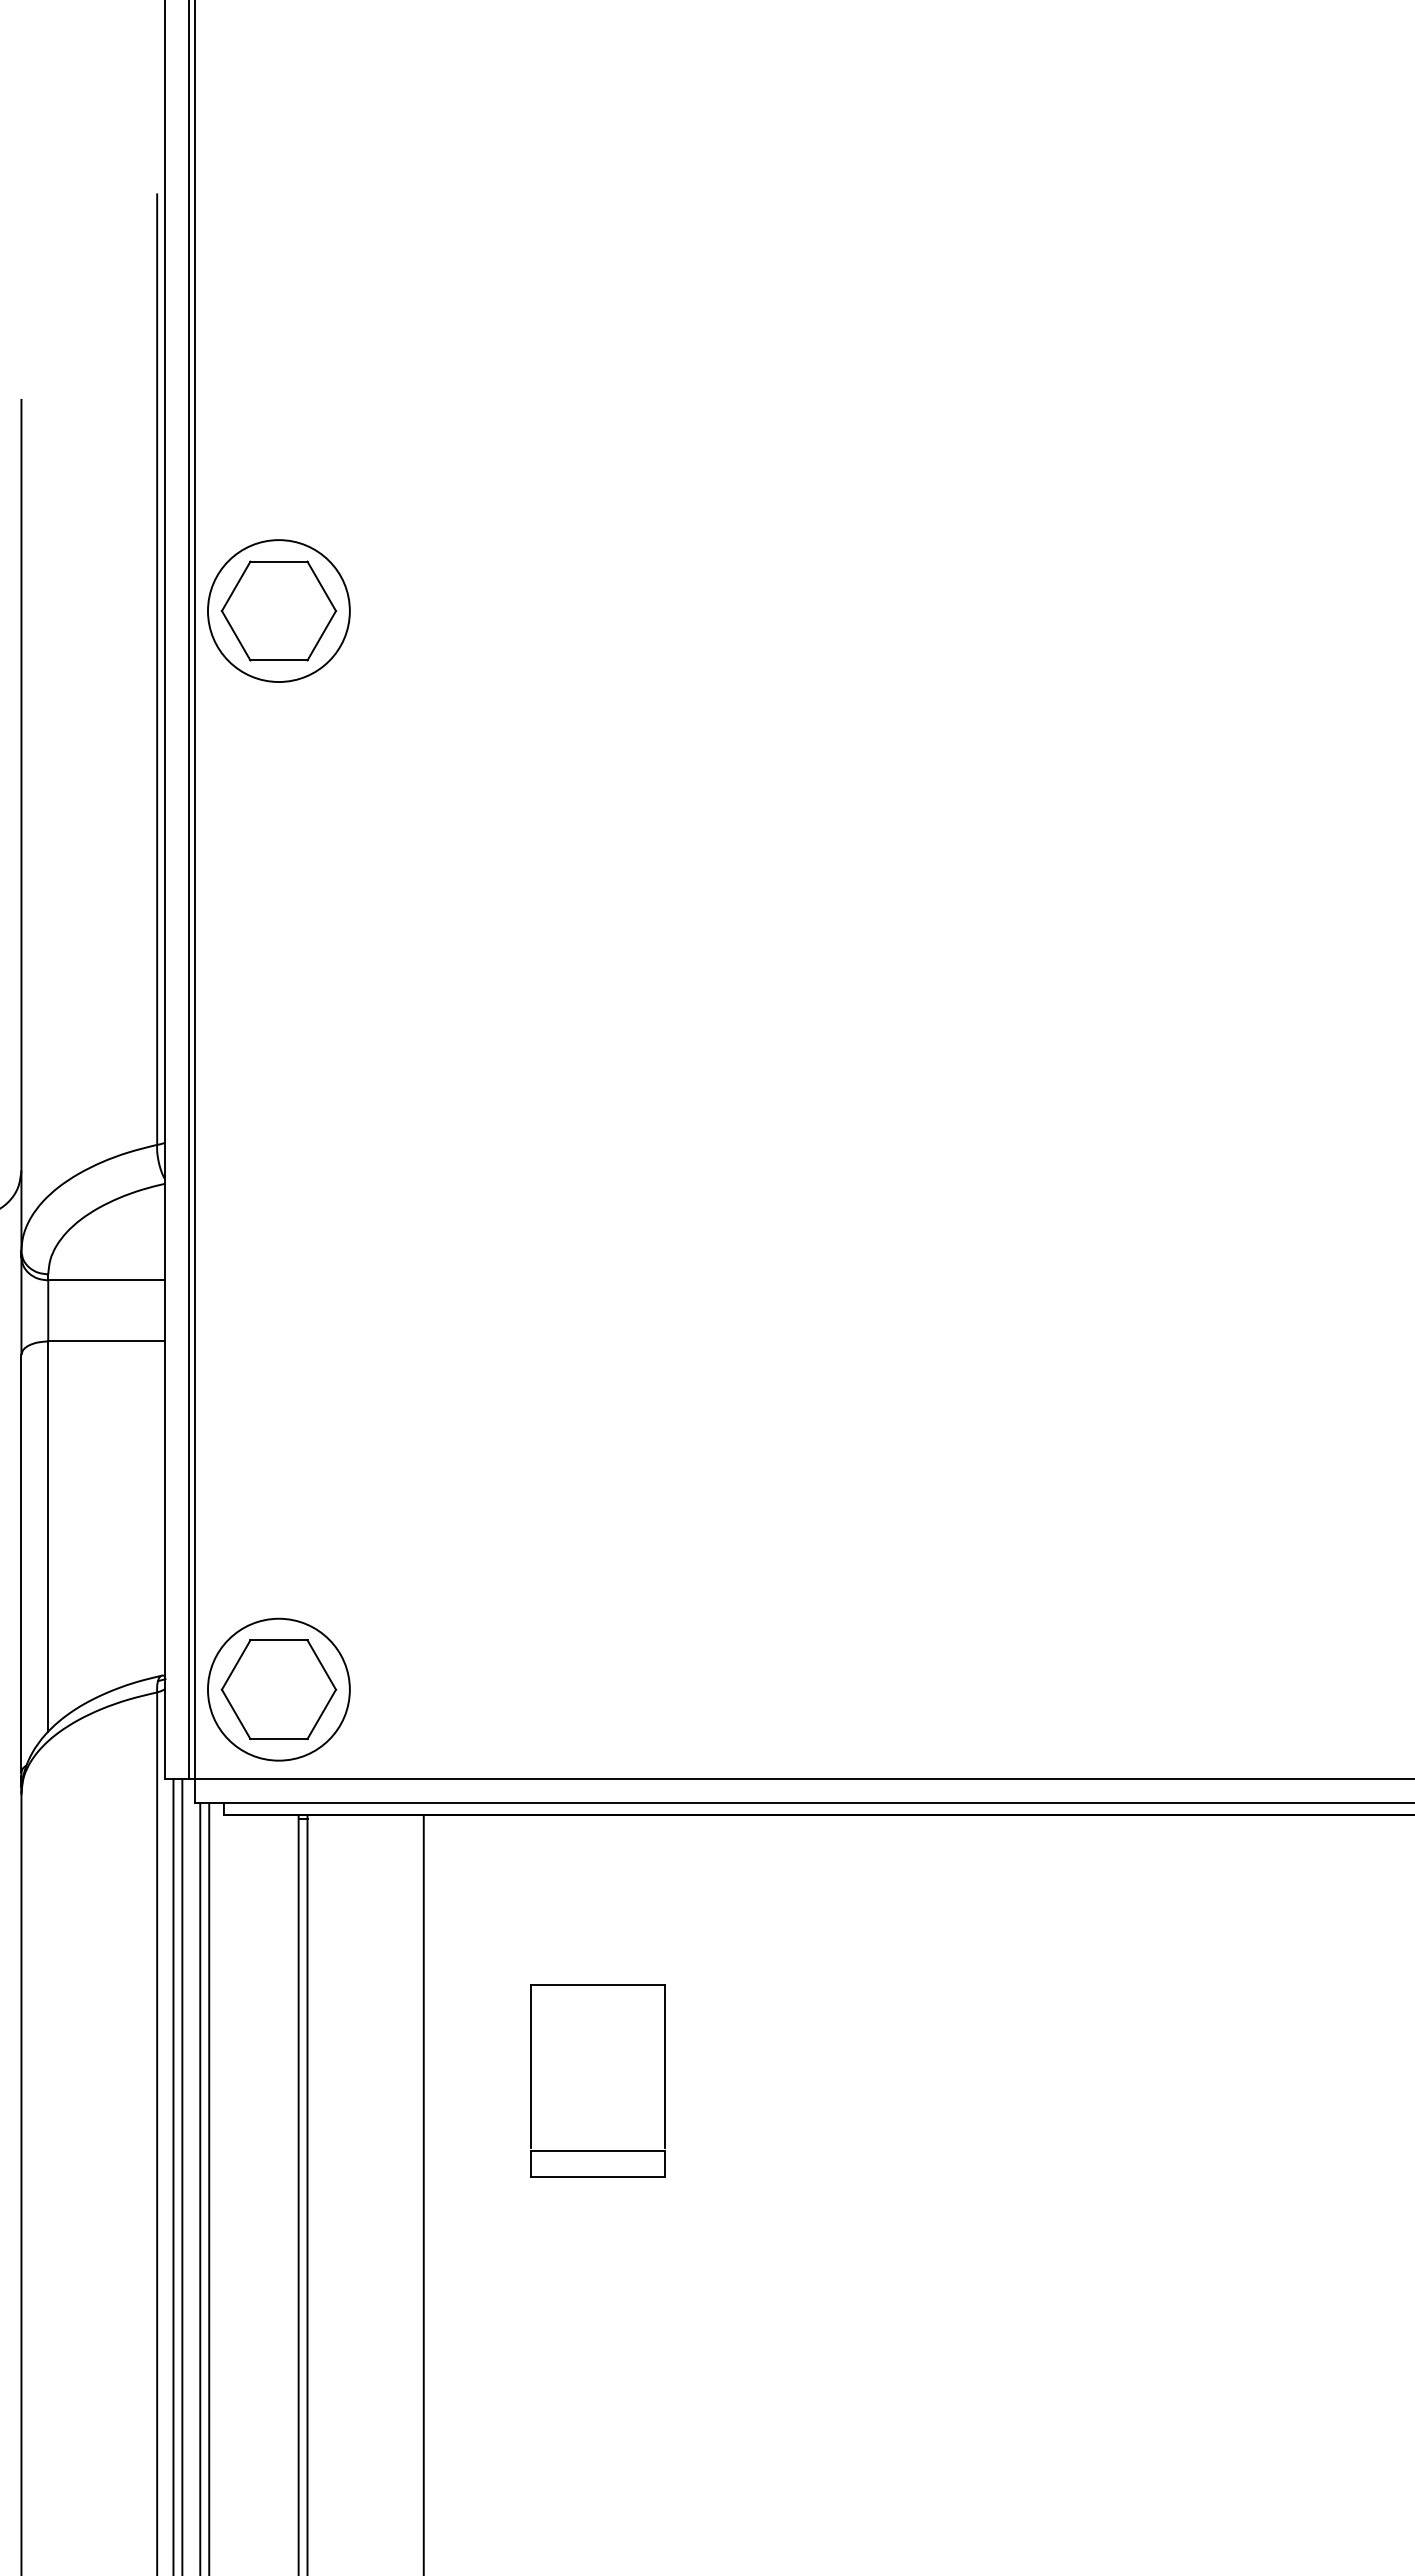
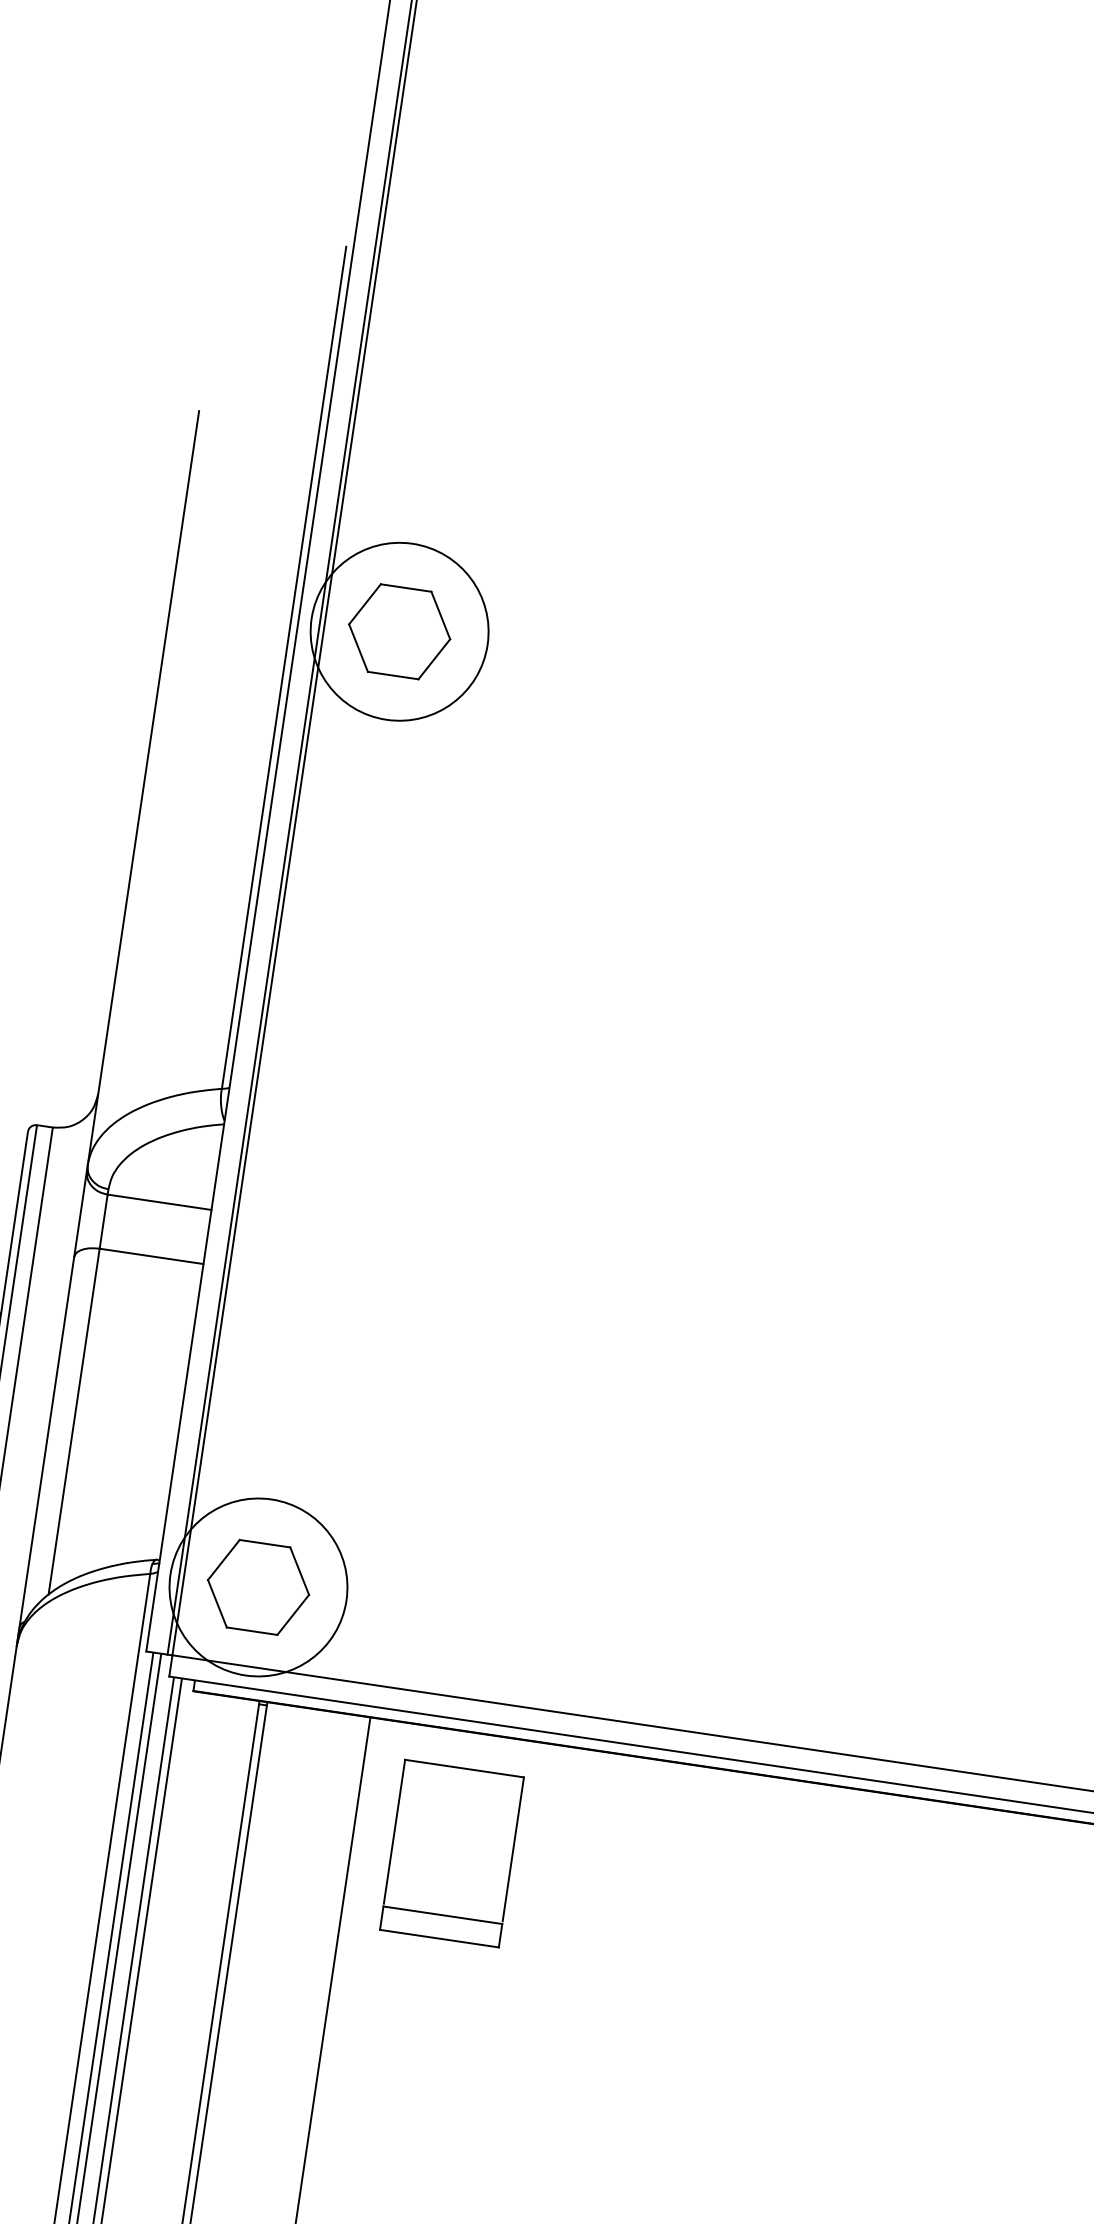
circle: (278, 611) -> (399, 632), size x1.4
circle: (278, 1689) -> (258, 1587), size x1.4
part: (531, 2080) -> (393, 1844), moved

